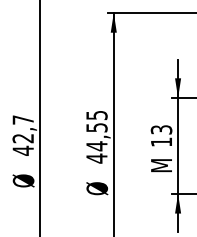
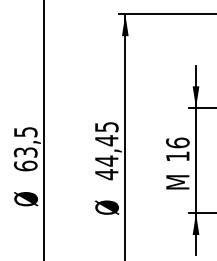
text: (96, 127) -> (106, 140), 44,55 -> 44,45
text: (161, 129) -> (177, 142), 13 -> 16
text: (23, 135) -> (25, 149), 42,7 -> 63,5

